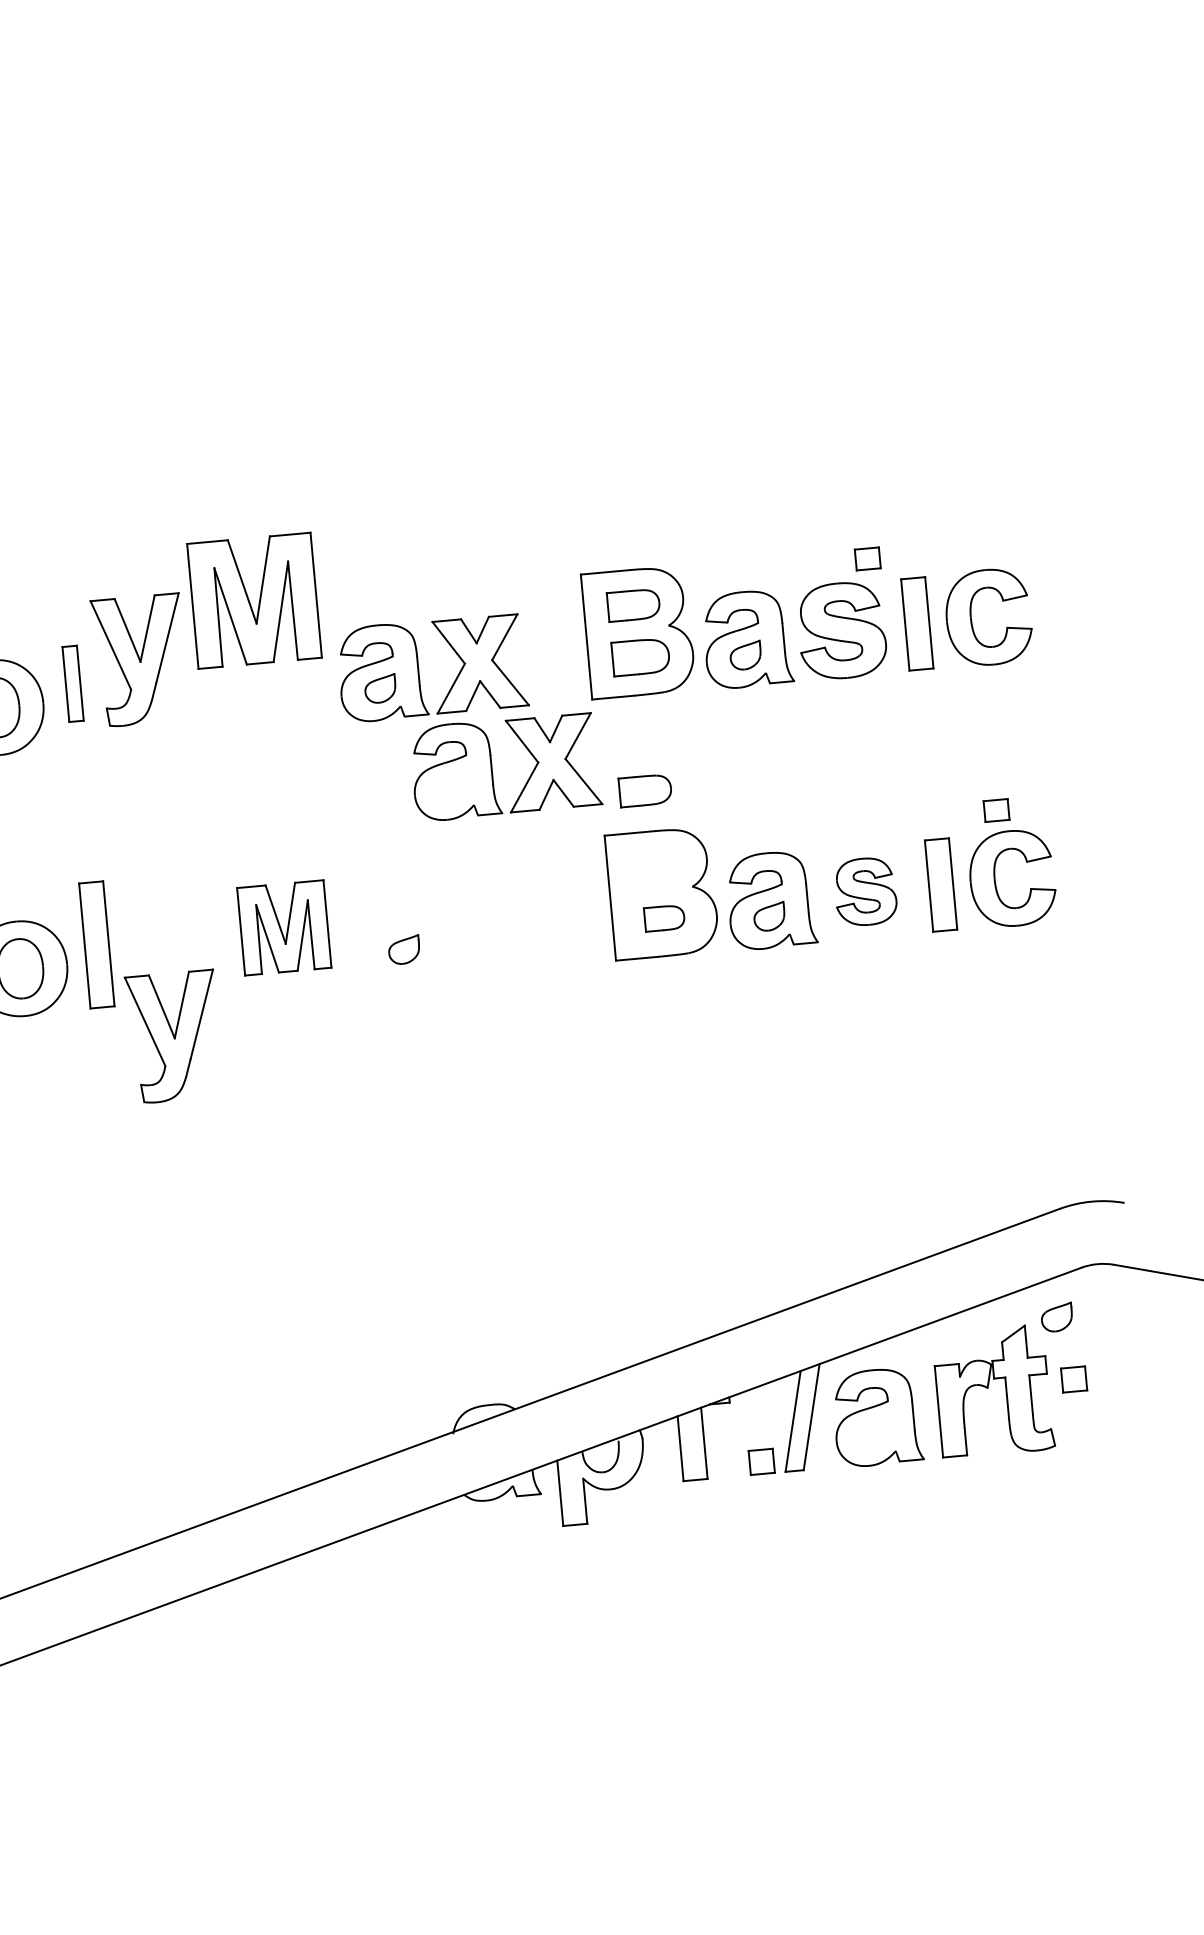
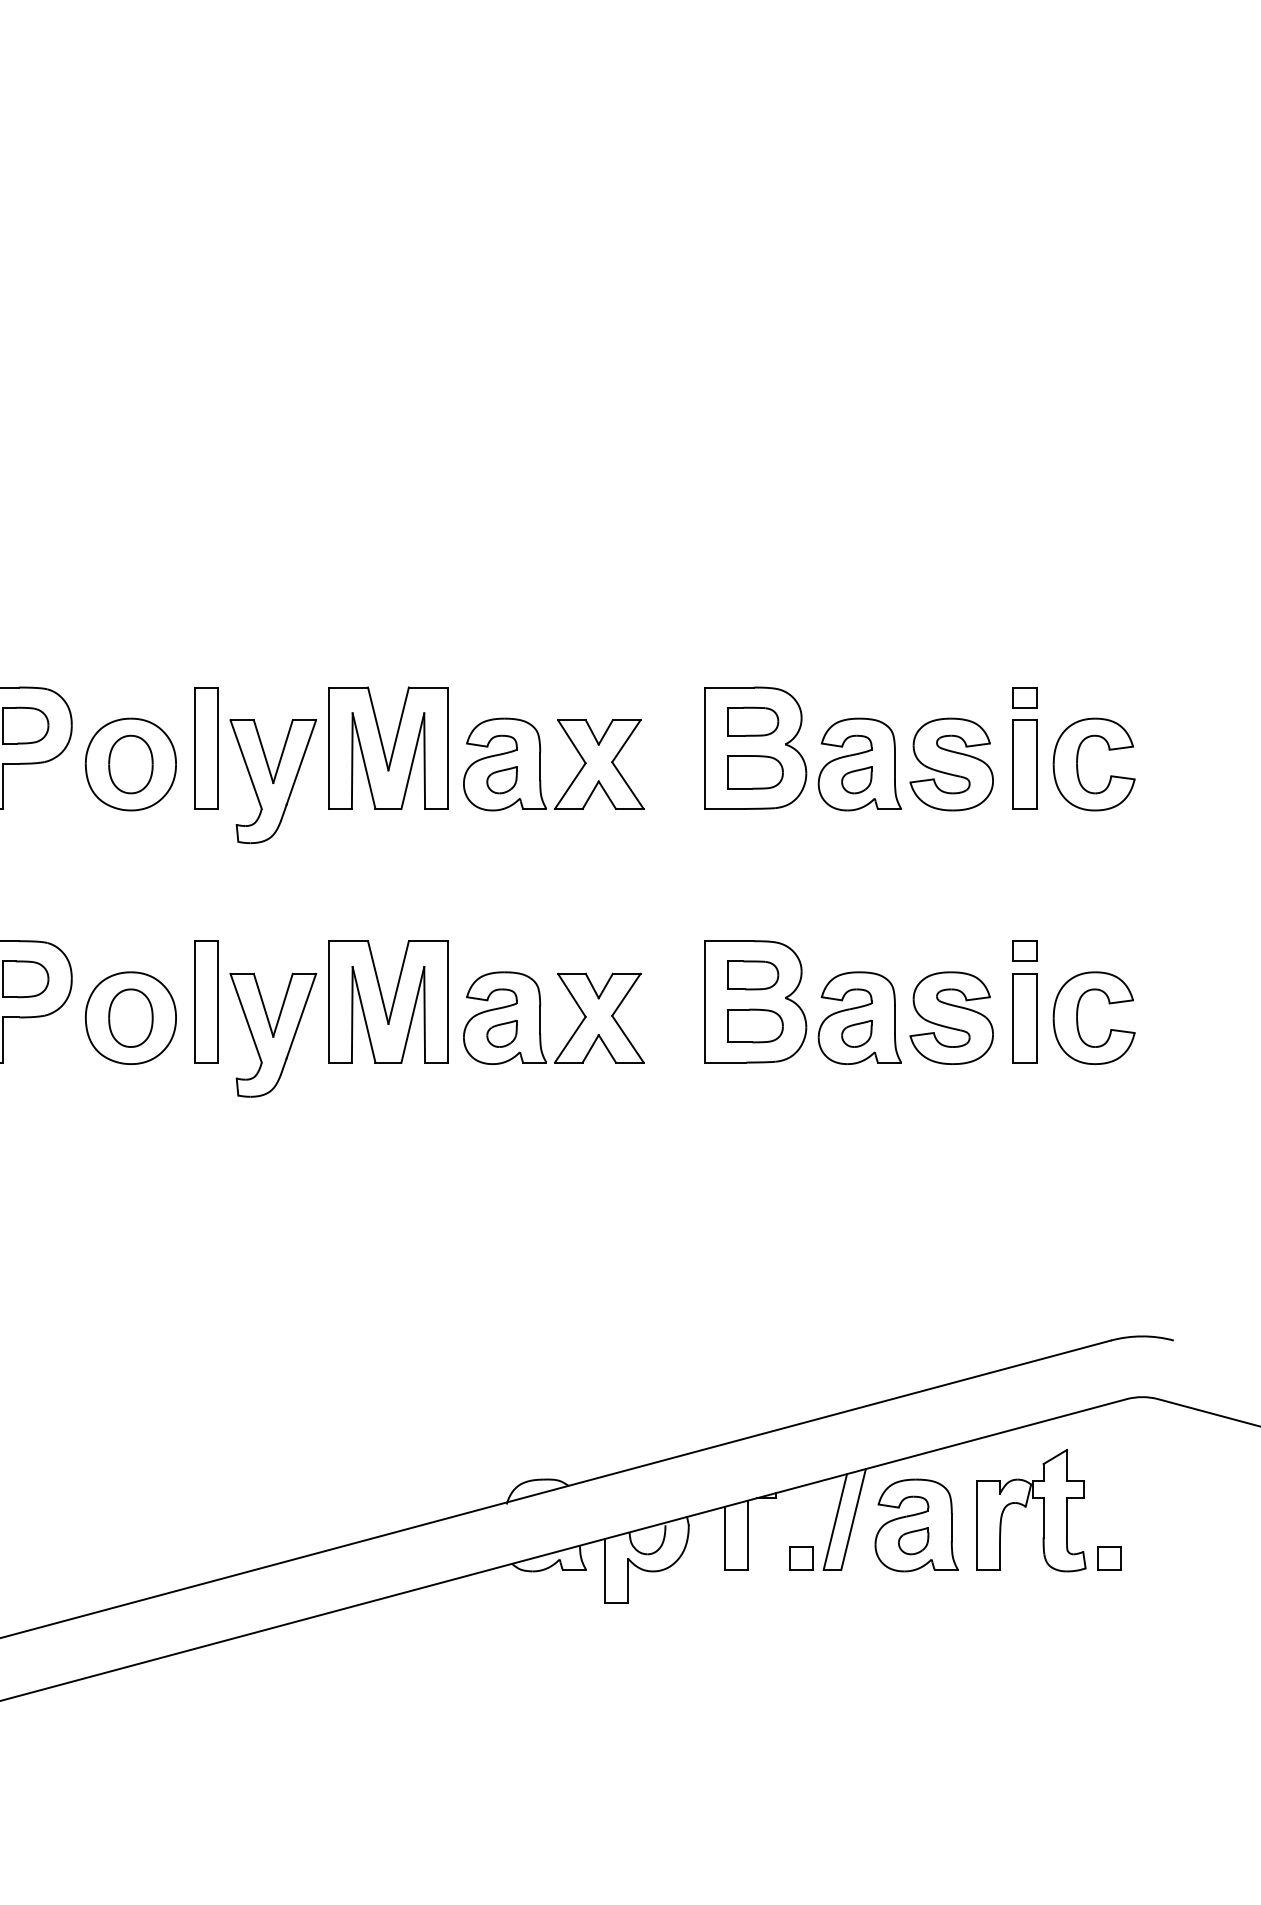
part: (867, 558) -> (1024, 697), moved
part: (254, 600) -> (388, 747), moved
part: (140, 660) -> (273, 781), moved
part: (73, 684) -> (206, 748), size x1.67
part: (491, 767) -> (540, 1017), moved
part: (645, 790) -> (753, 975), moved
part: (996, 809) -> (1024, 950), moved
part: (865, 891) -> (951, 1017), size x1.43
part: (664, 917) -> (755, 1025), size x1.43
part: (284, 927) -> (388, 1001), size x1.43
part: (174, 1036) -> (273, 1034), moved
part: (1056, 1318) -> (913, 1541), moved
part: (1073, 1379) -> (1109, 1558), moved

